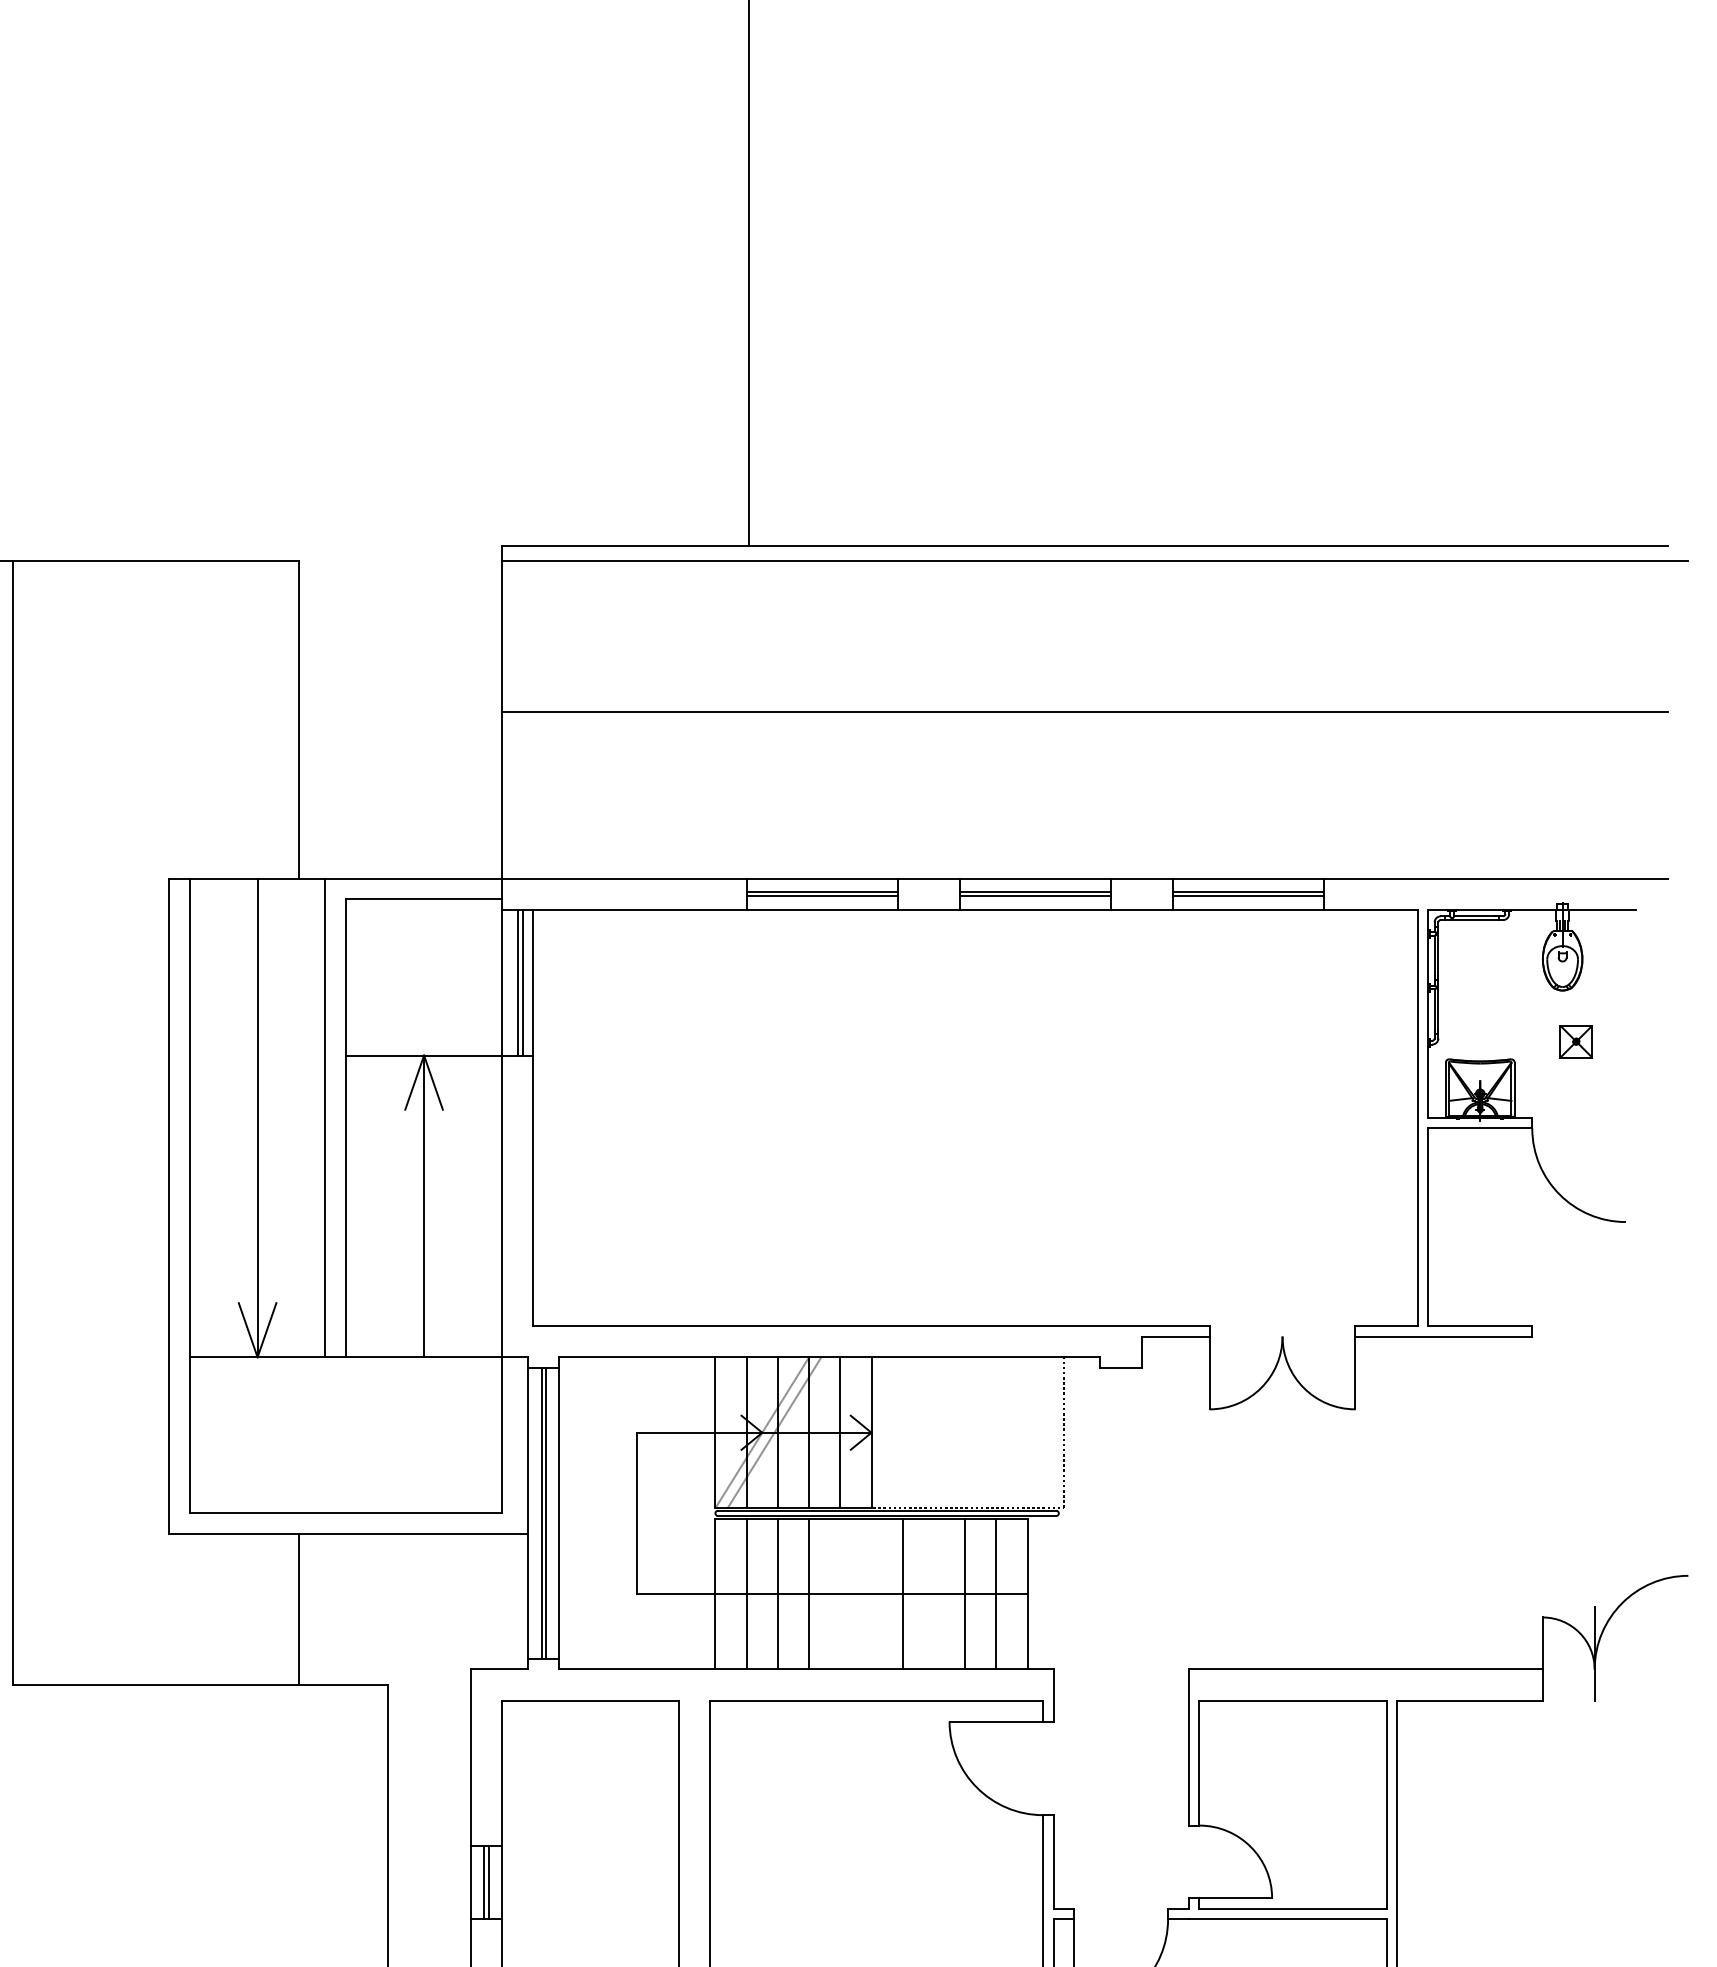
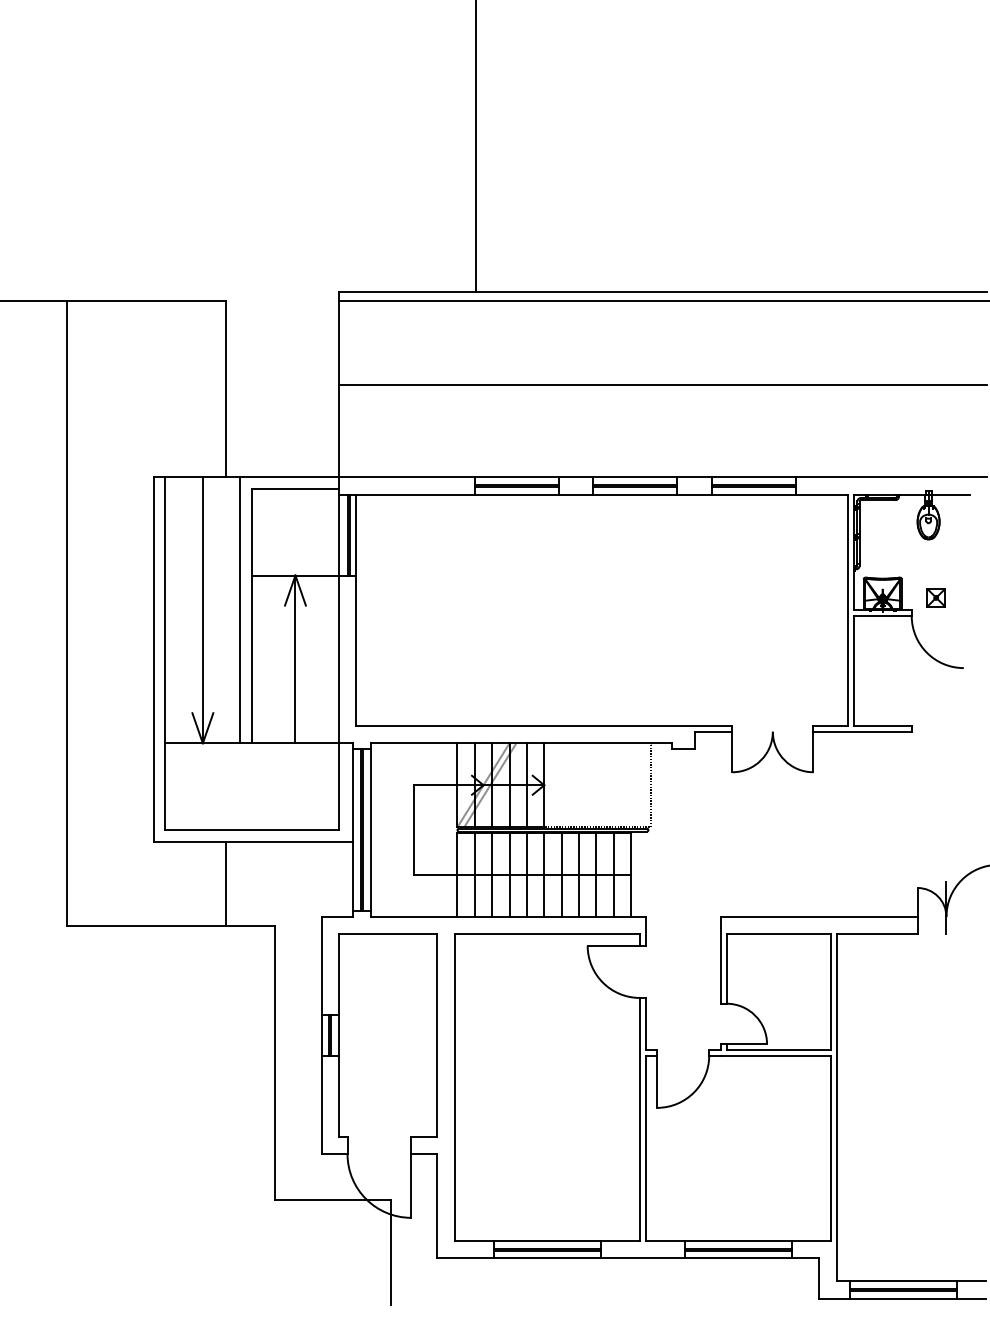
part: (1575, 1041) -> (935, 597), moved
line: (839, 1593) -> (526, 874), added
line: (871, 1593) -> (544, 874), added
line: (934, 1593) -> (579, 874), added

